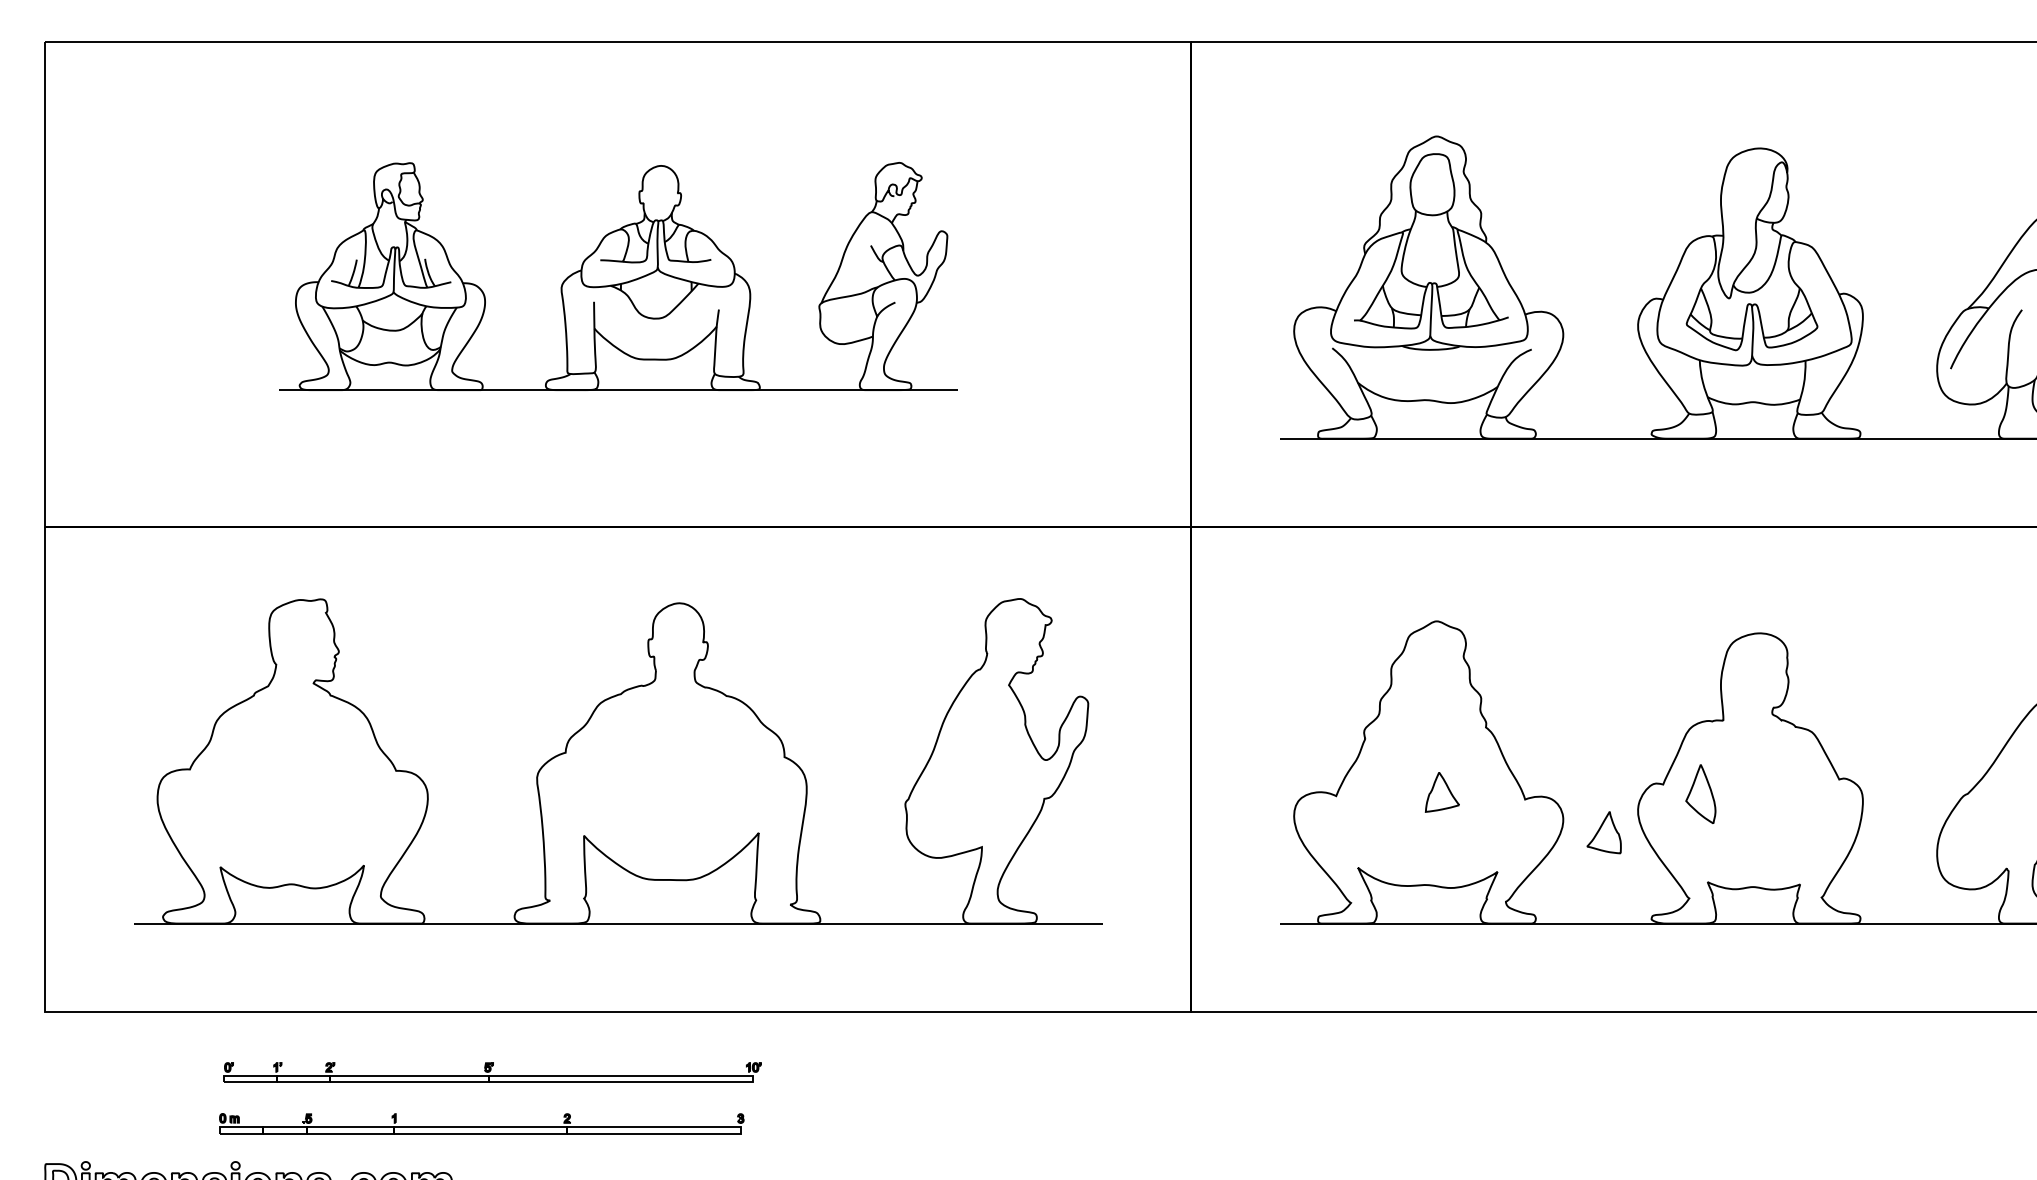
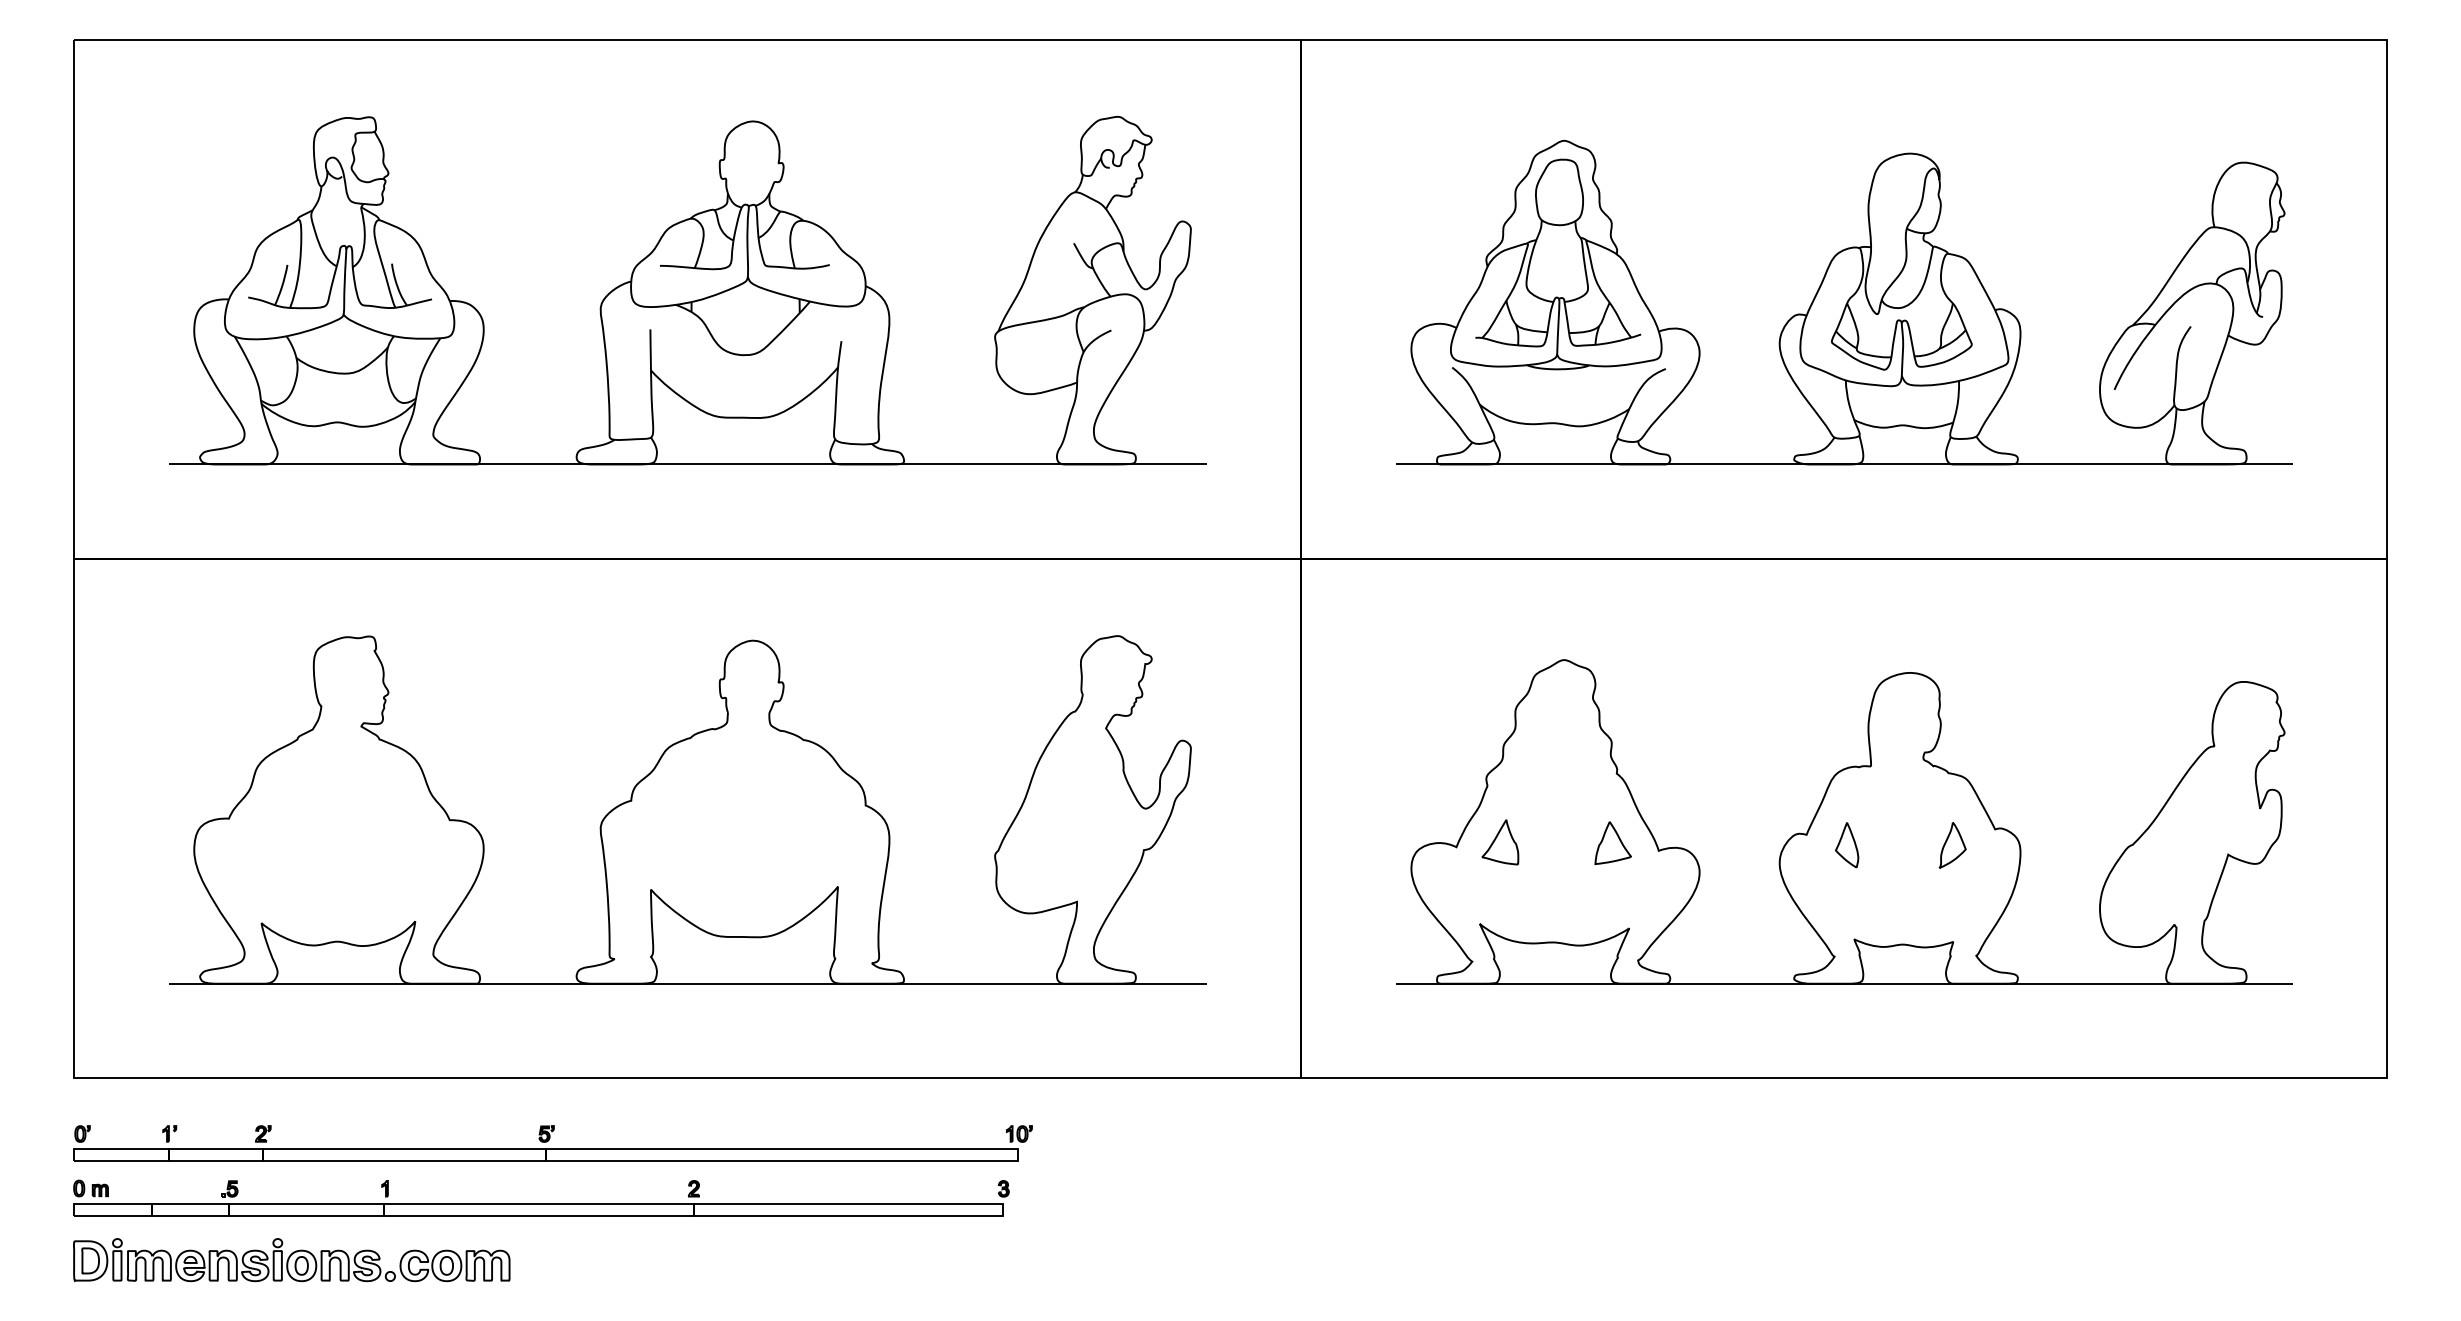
part: (618, 276) -> (687, 290), size x1.43
part: (1441, 791) -> (1612, 842), moved
part: (1701, 794) -> (1847, 845), size x0.71
part: (1799, 794) -> (1952, 845), added
part: (1604, 832) -> (1500, 842), moved
part: (492, 1072) -> (552, 1143), size x1.67
part: (481, 1123) -> (541, 1197), size x1.67

